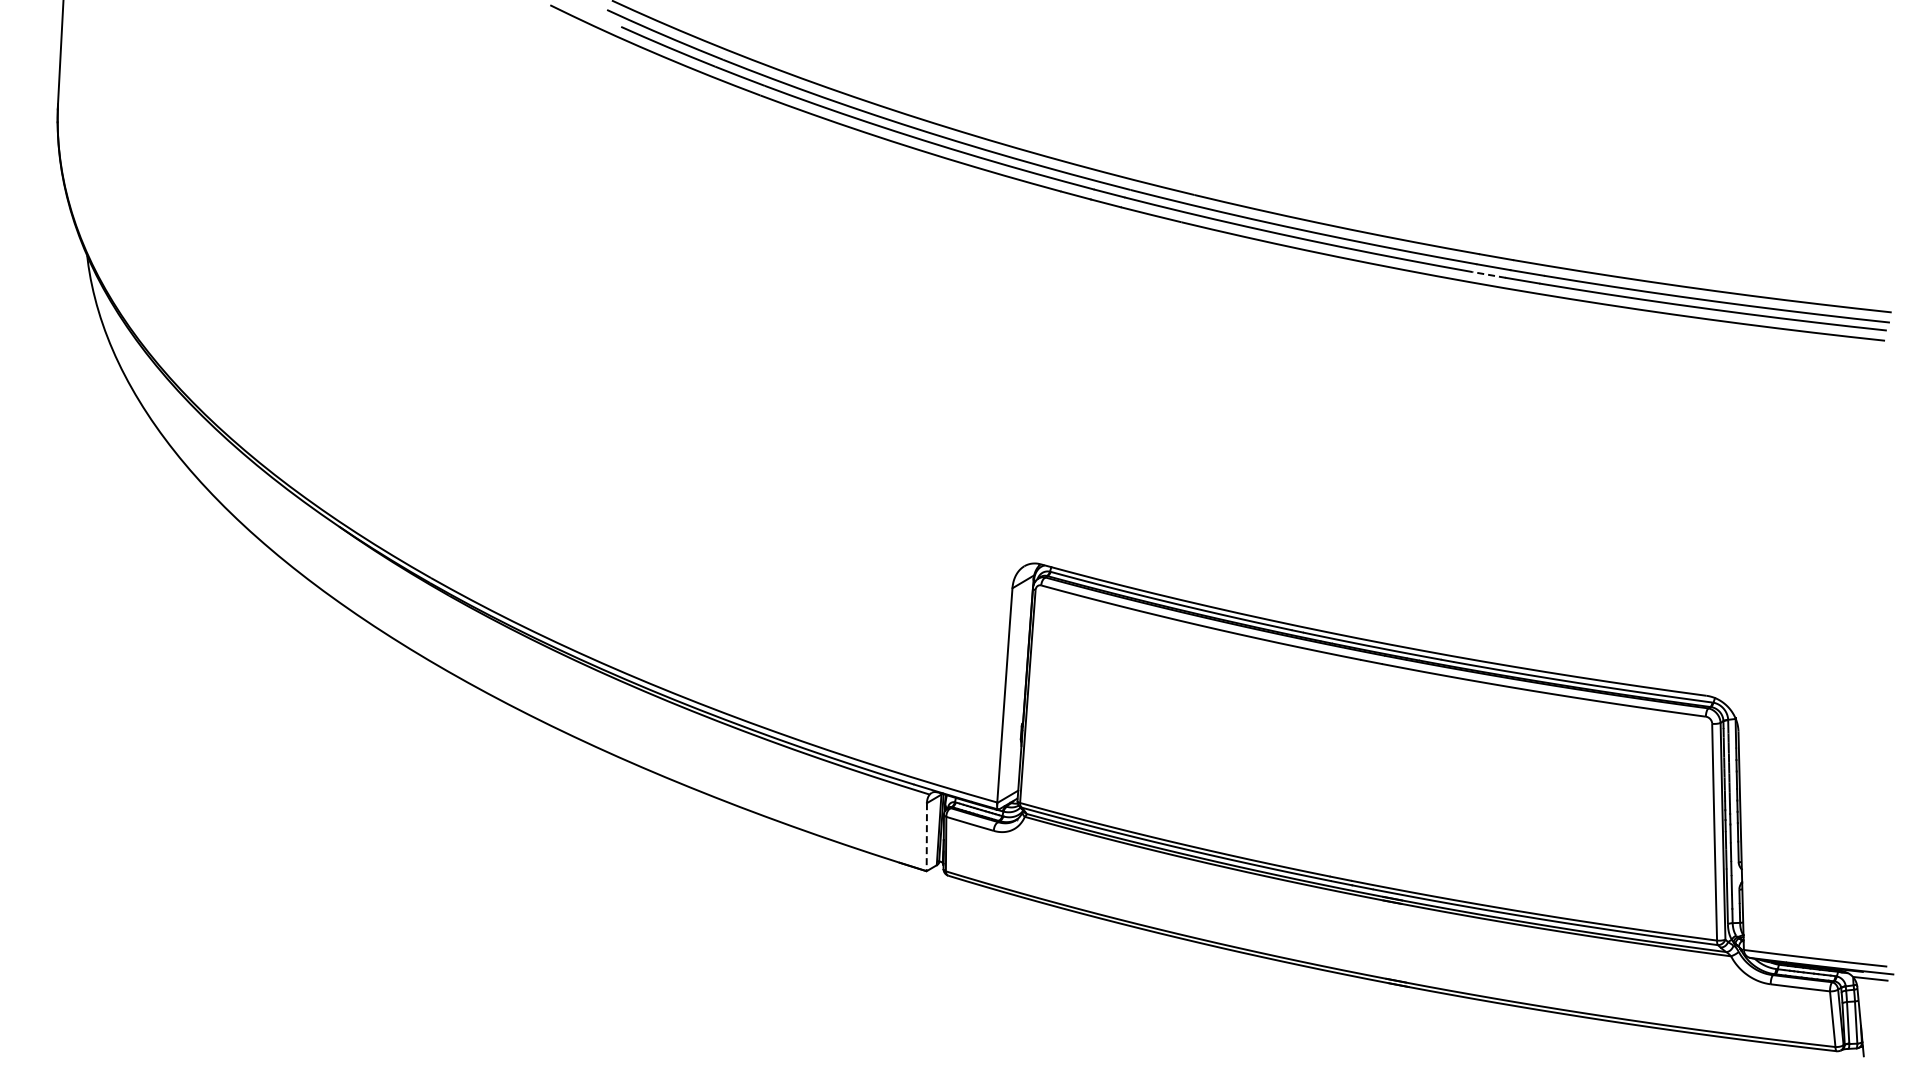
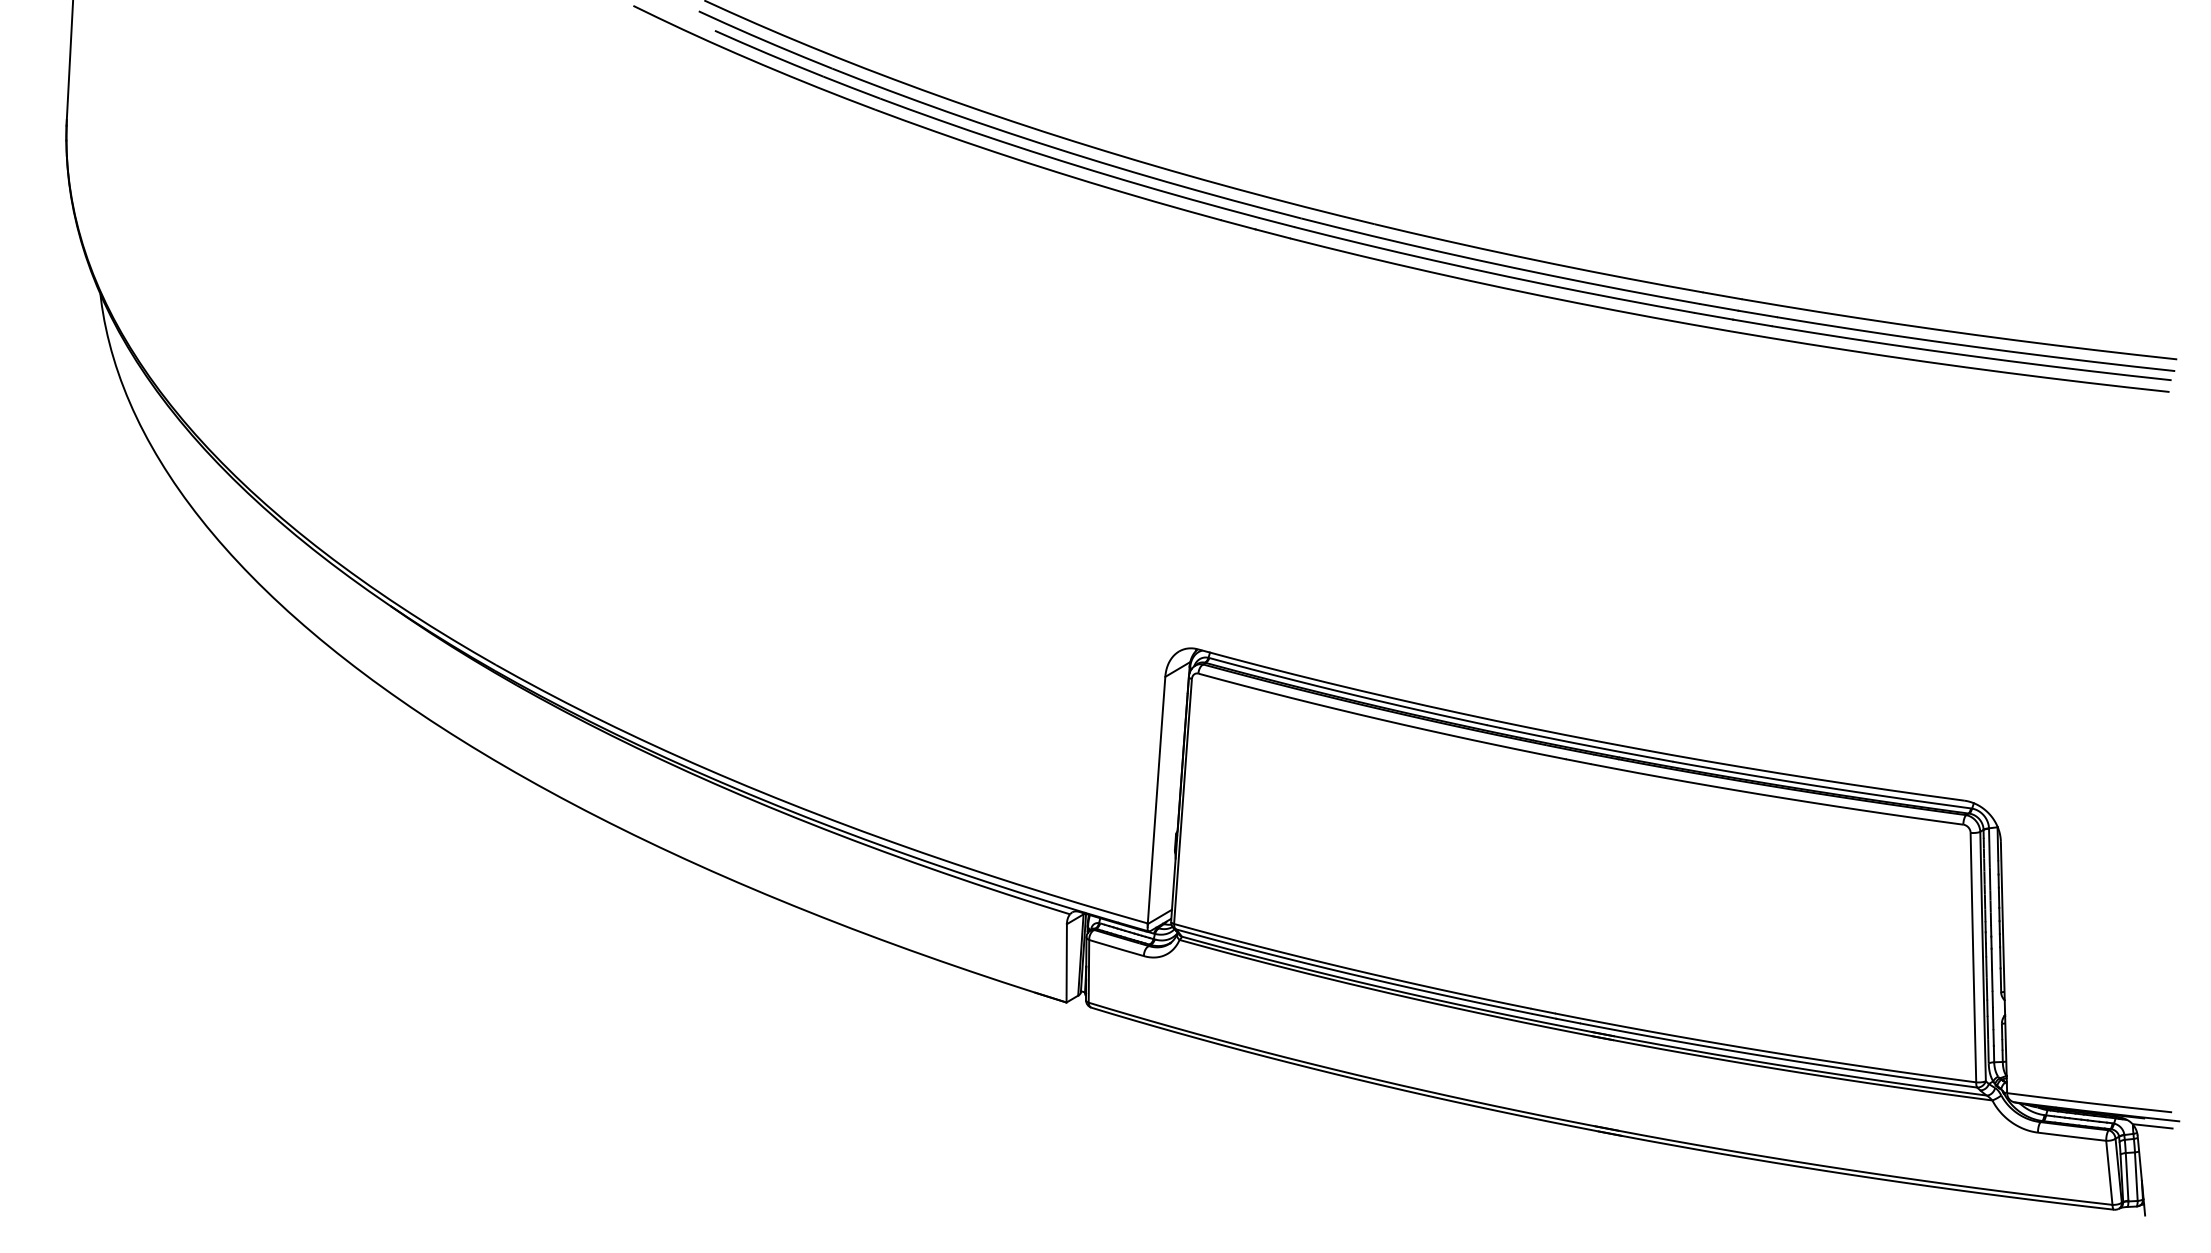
line: (1489, 274) -> (1714, 315), dashed -> solid
line: (926, 837) -> (1066, 963), dashed -> solid

